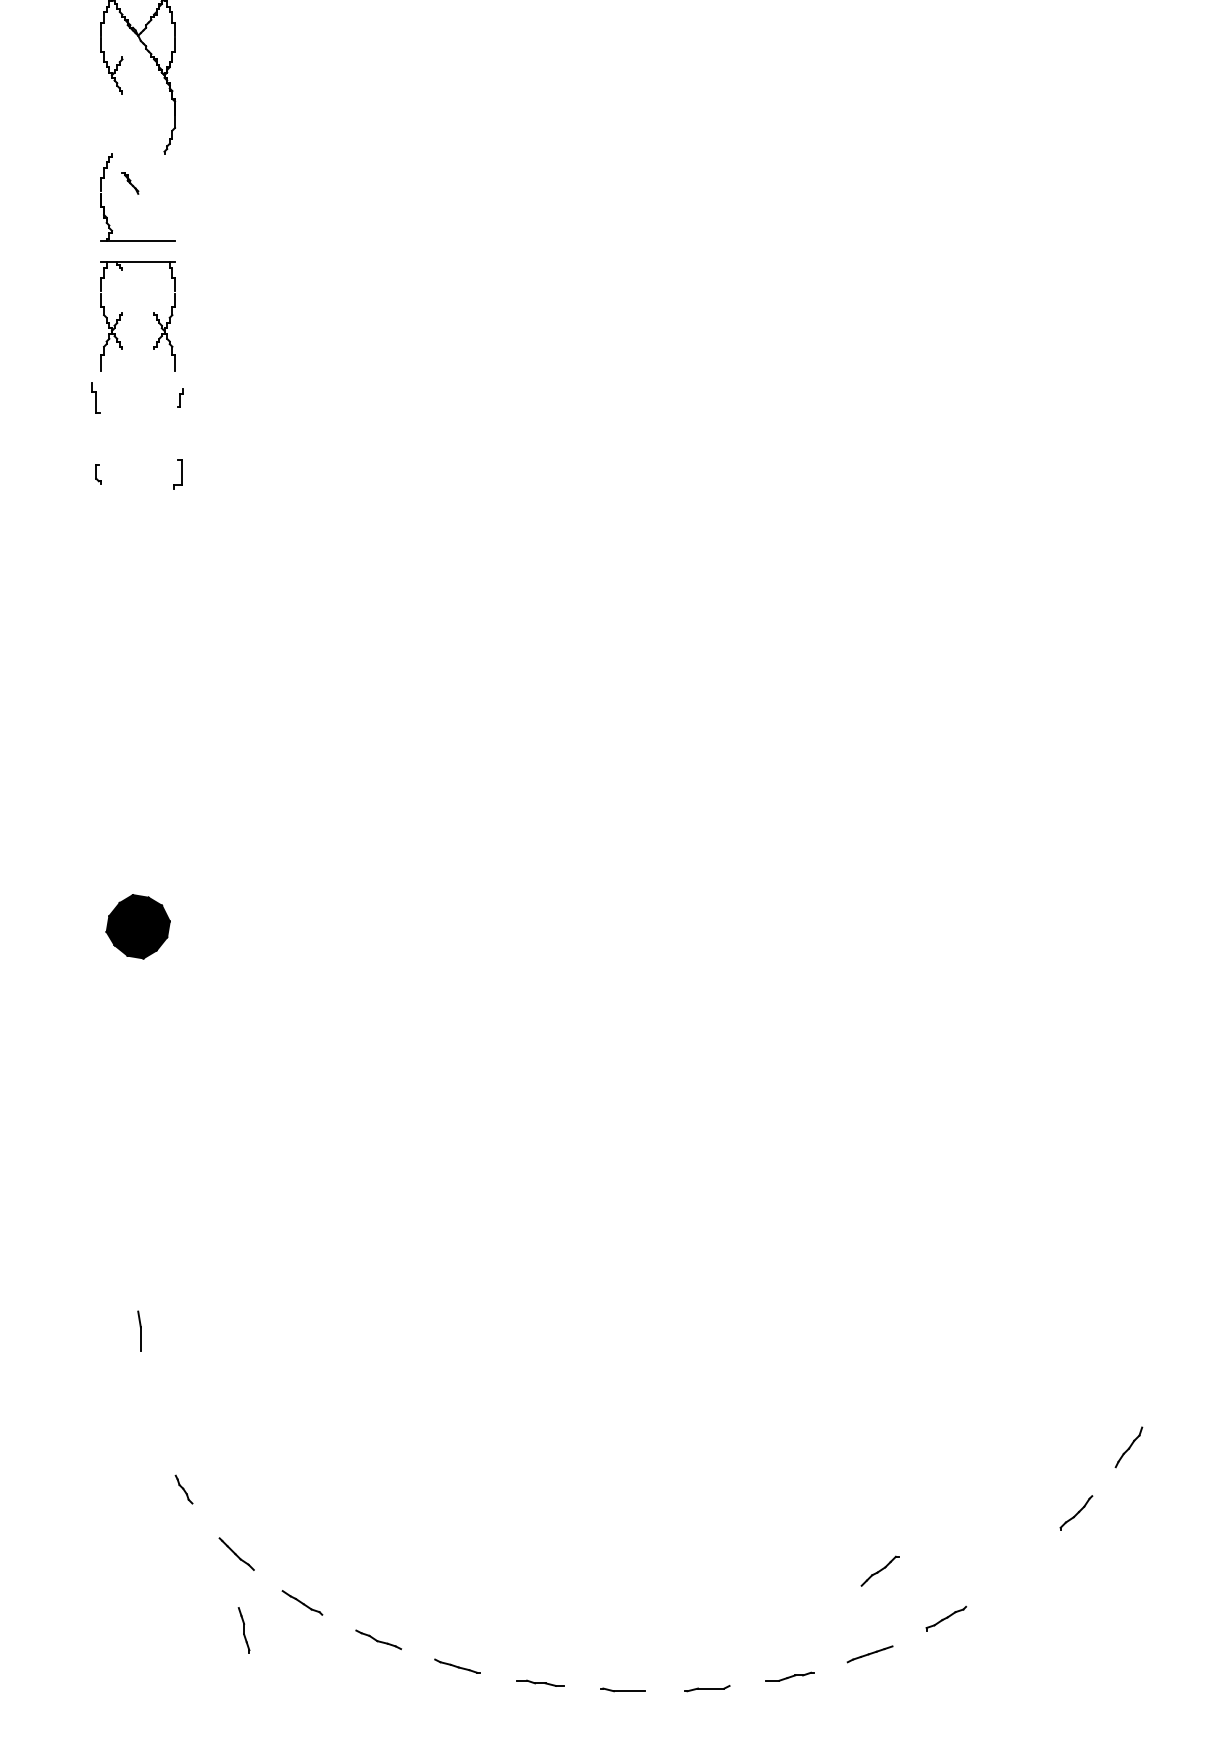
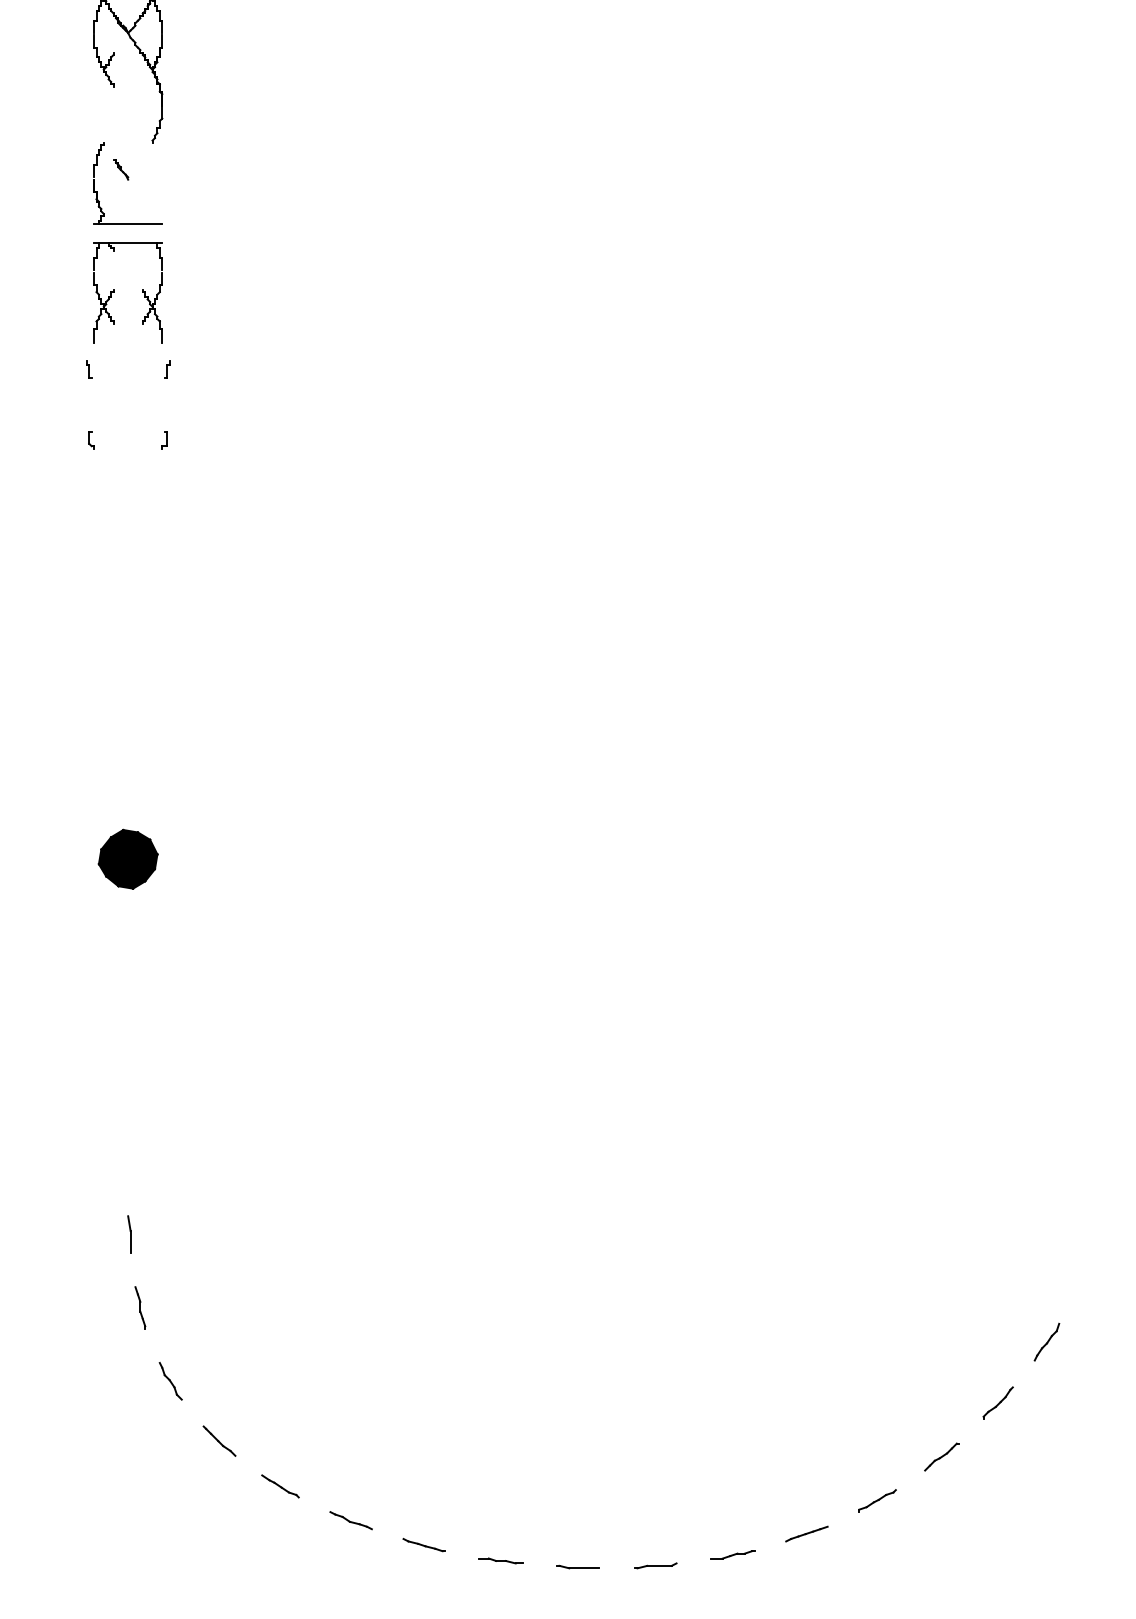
part: (96, 398) -> (89, 369), size x0.62
part: (177, 475) -> (164, 440), size x0.62
part: (183, 1489) -> (170, 1381), size x1.43
part: (879, 1570) -> (941, 1456), moved
part: (244, 1629) -> (140, 1307), moved

